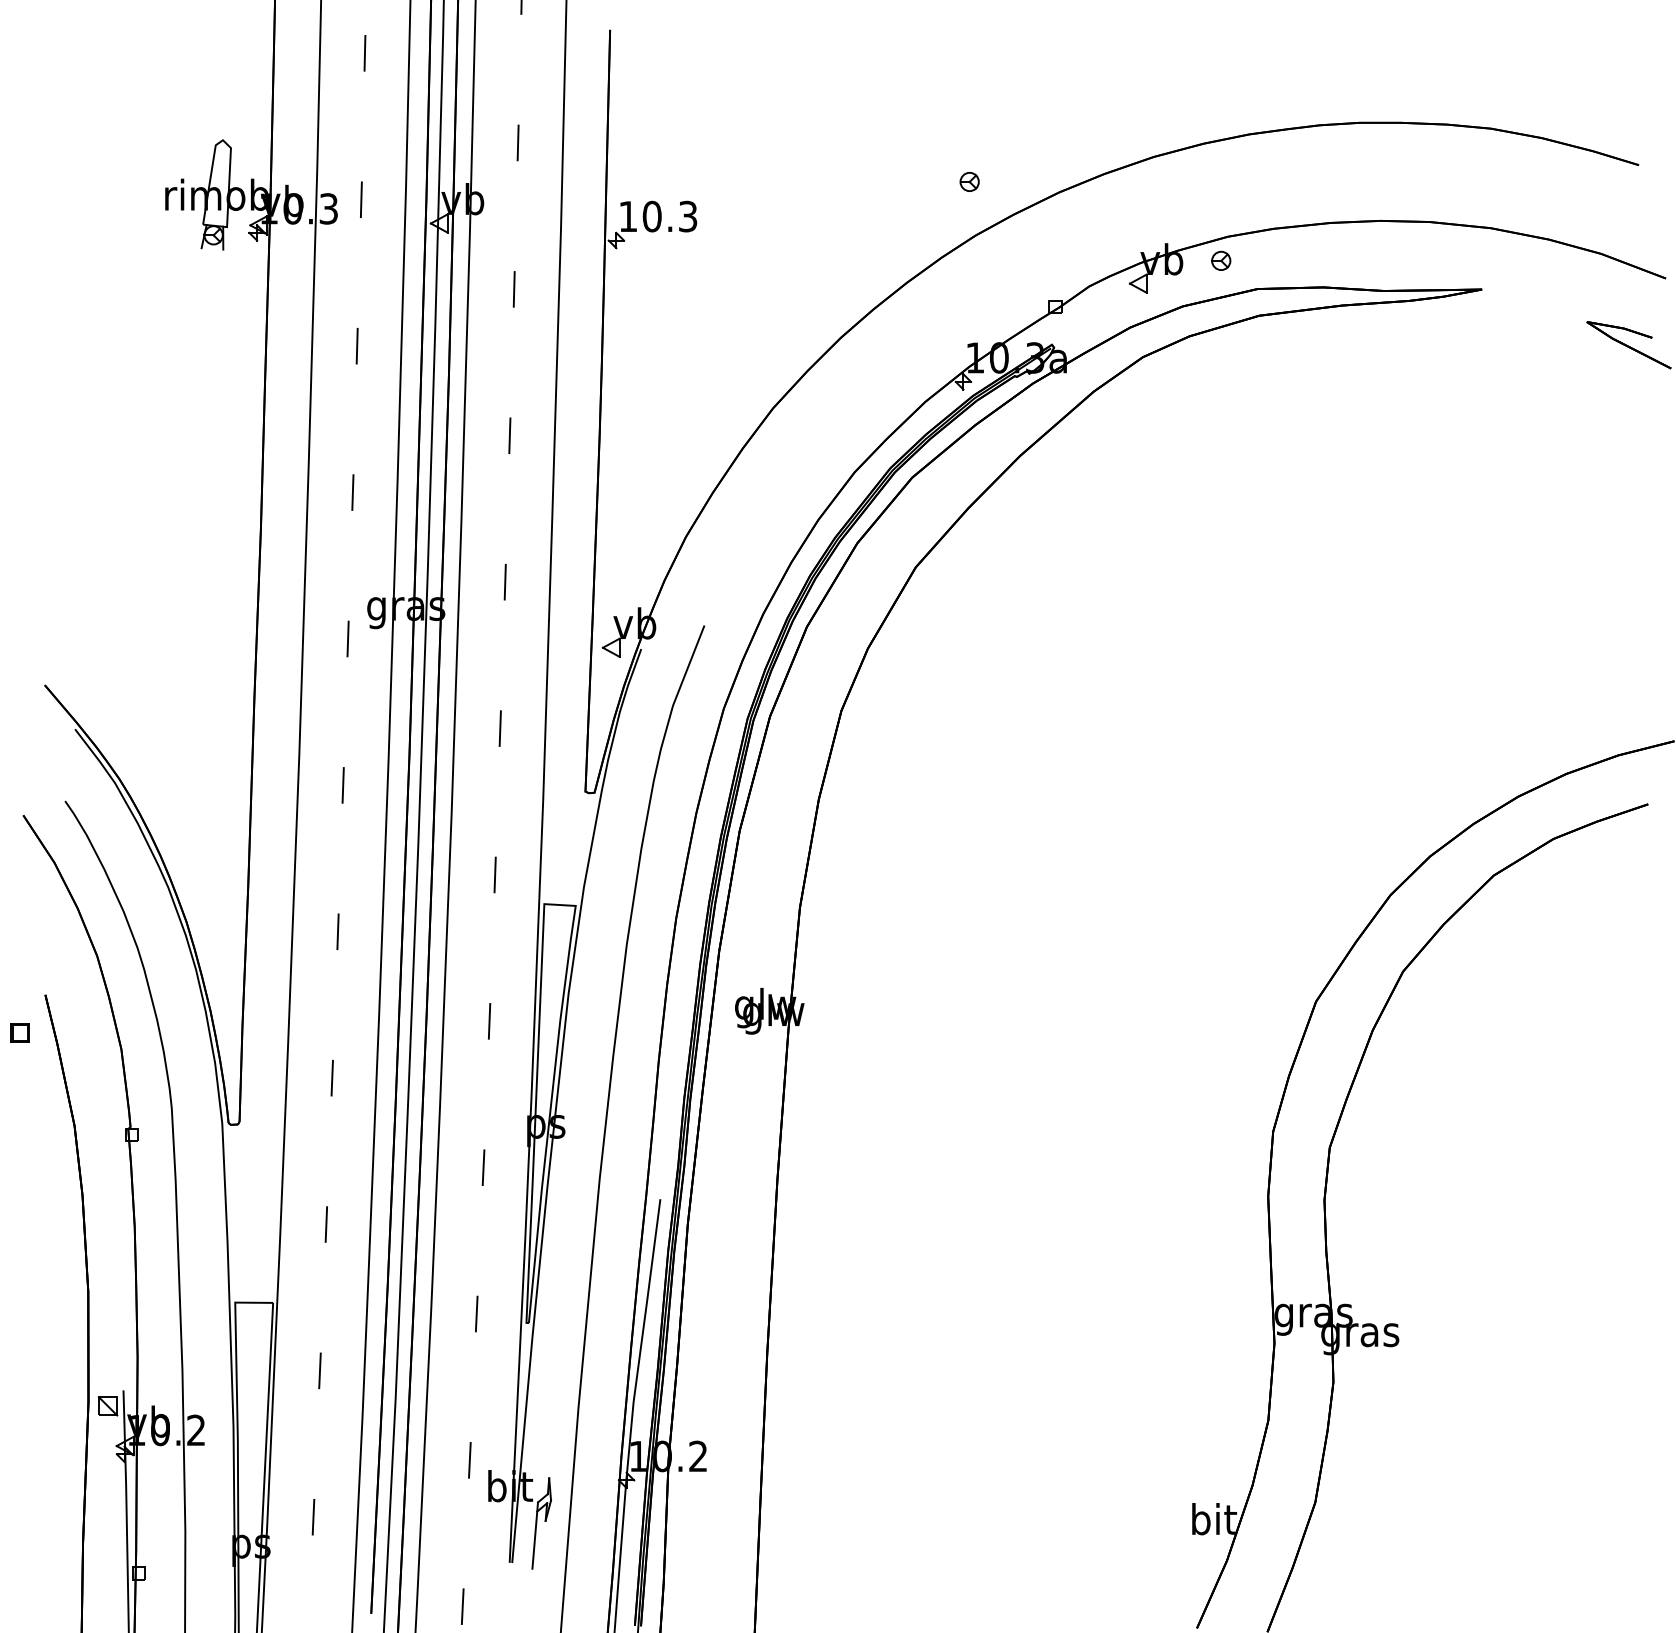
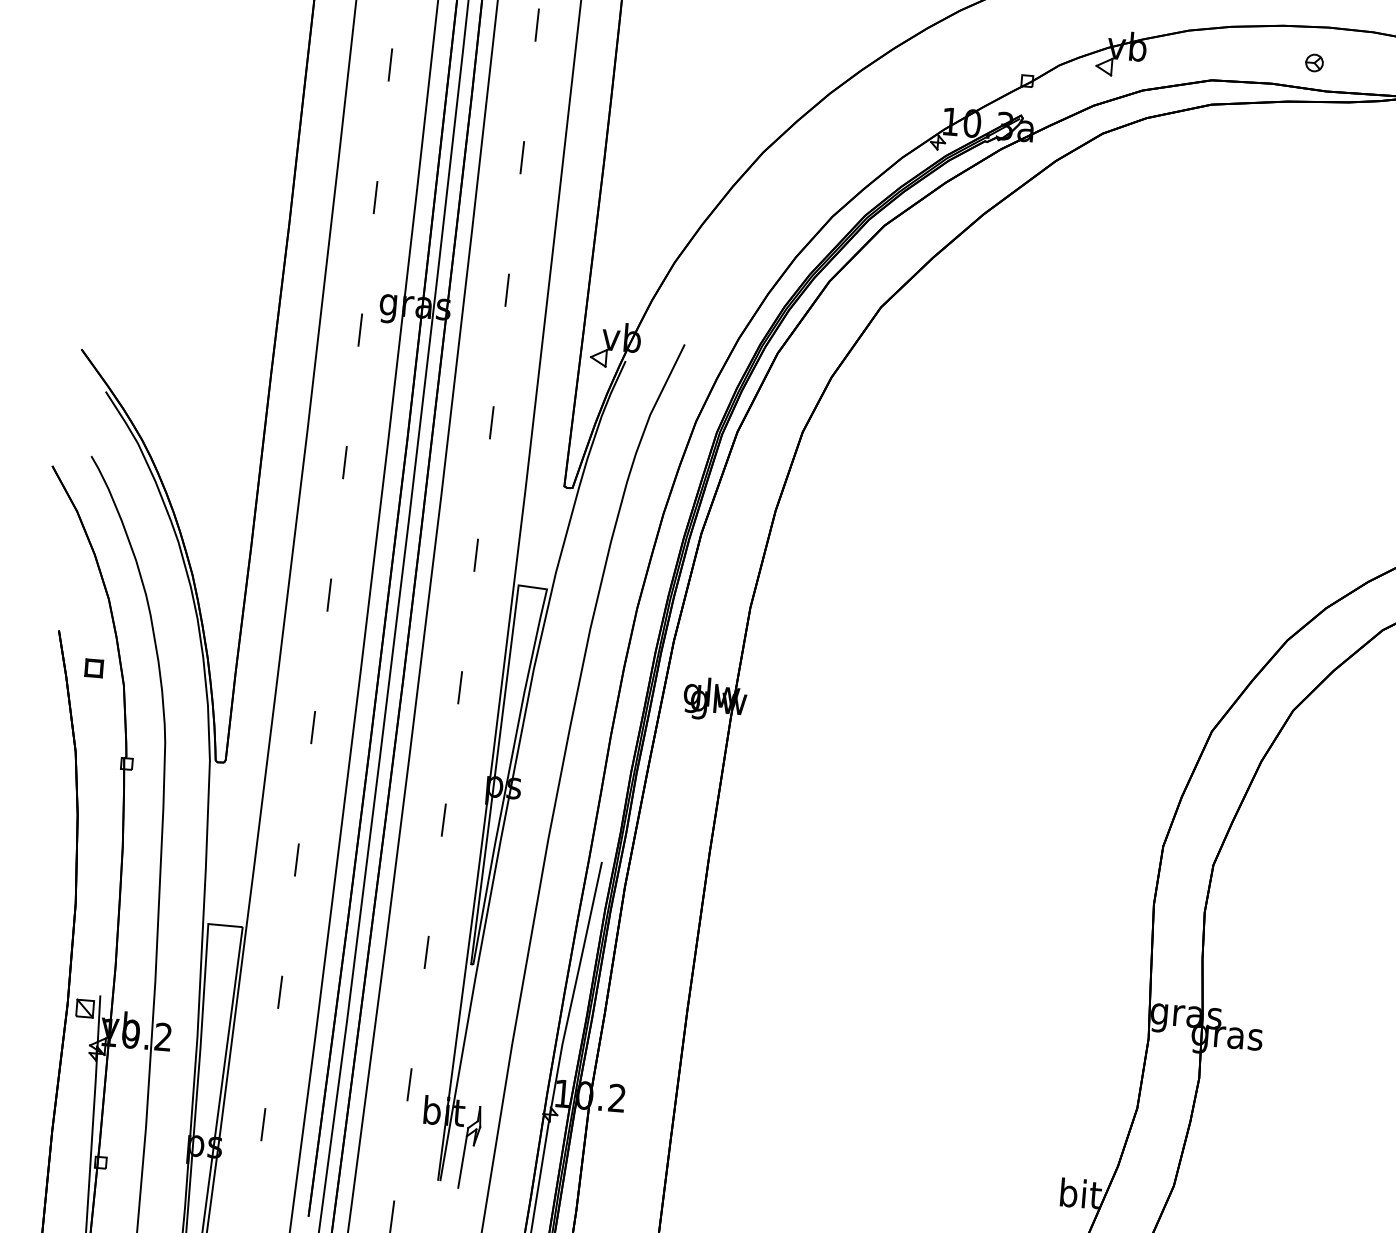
part: (1221, 260) -> (1314, 62), moved
part: (19, 1032) -> (93, 667), moved

